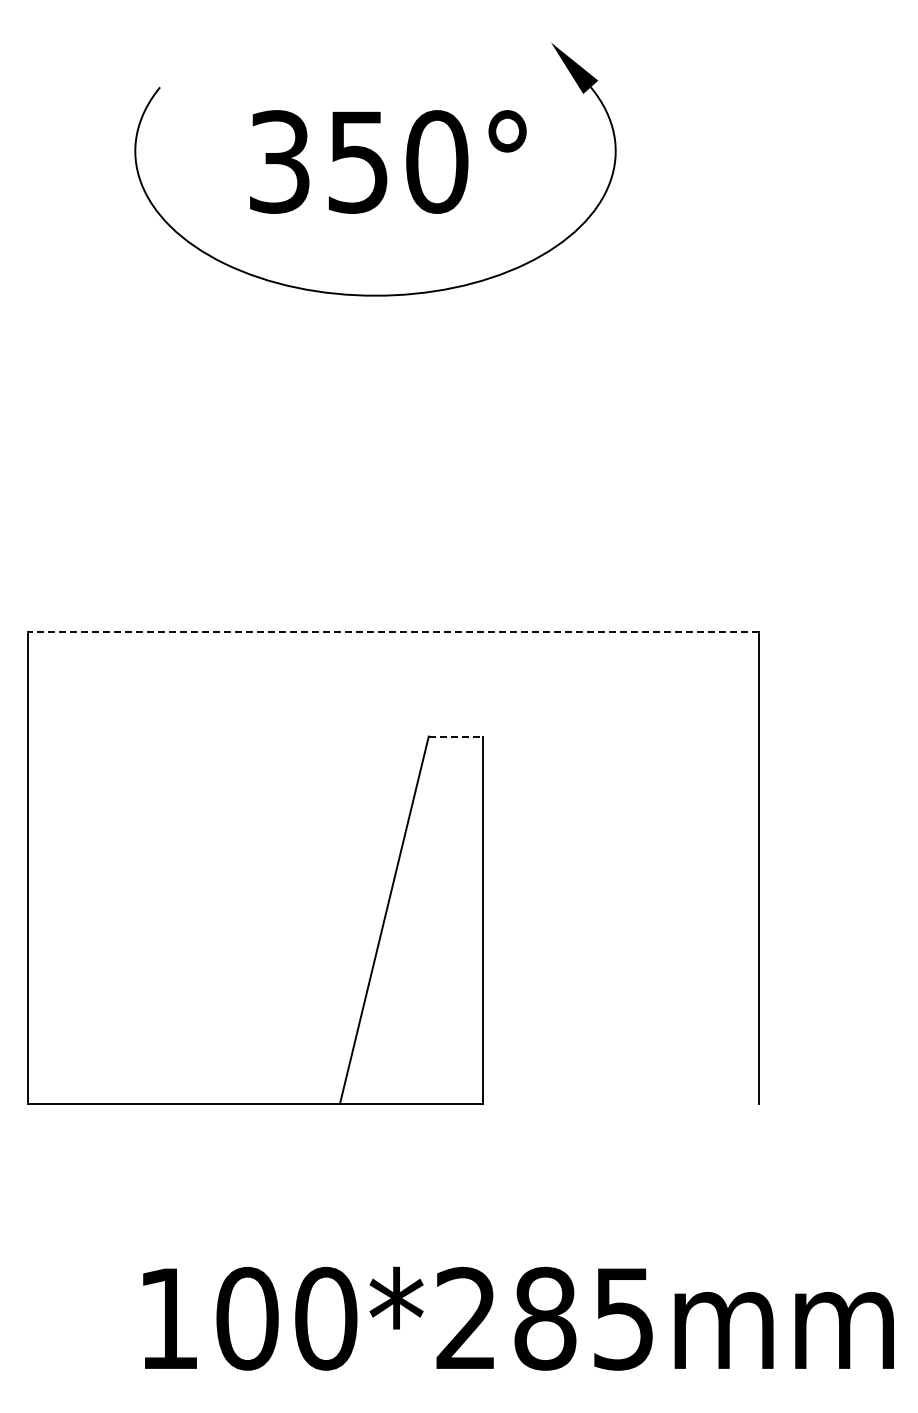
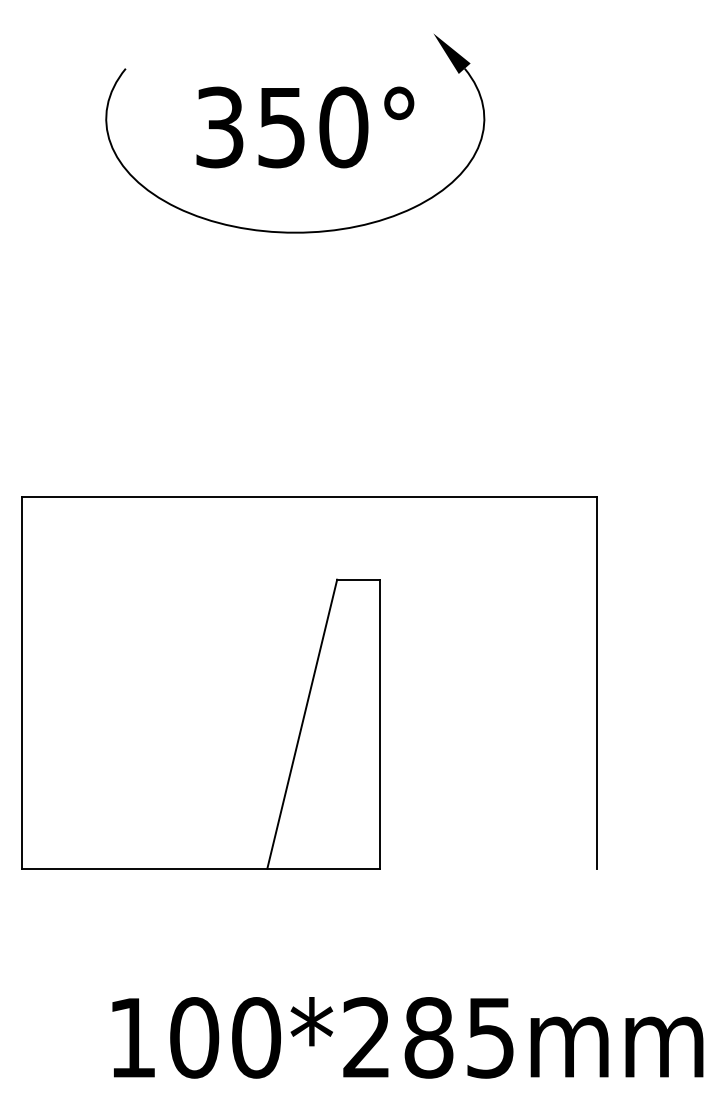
line: (393, 632) -> (309, 497), dashed -> solid
line: (456, 736) -> (359, 579), dashed -> solid

